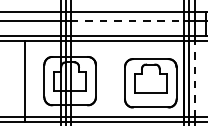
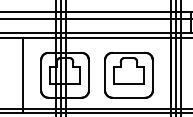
line: (127, 21) -> (118, 19), dashed -> solid
line: (194, 79) -> (180, 73), dashed -> solid
part: (150, 83) -> (128, 75), moved

